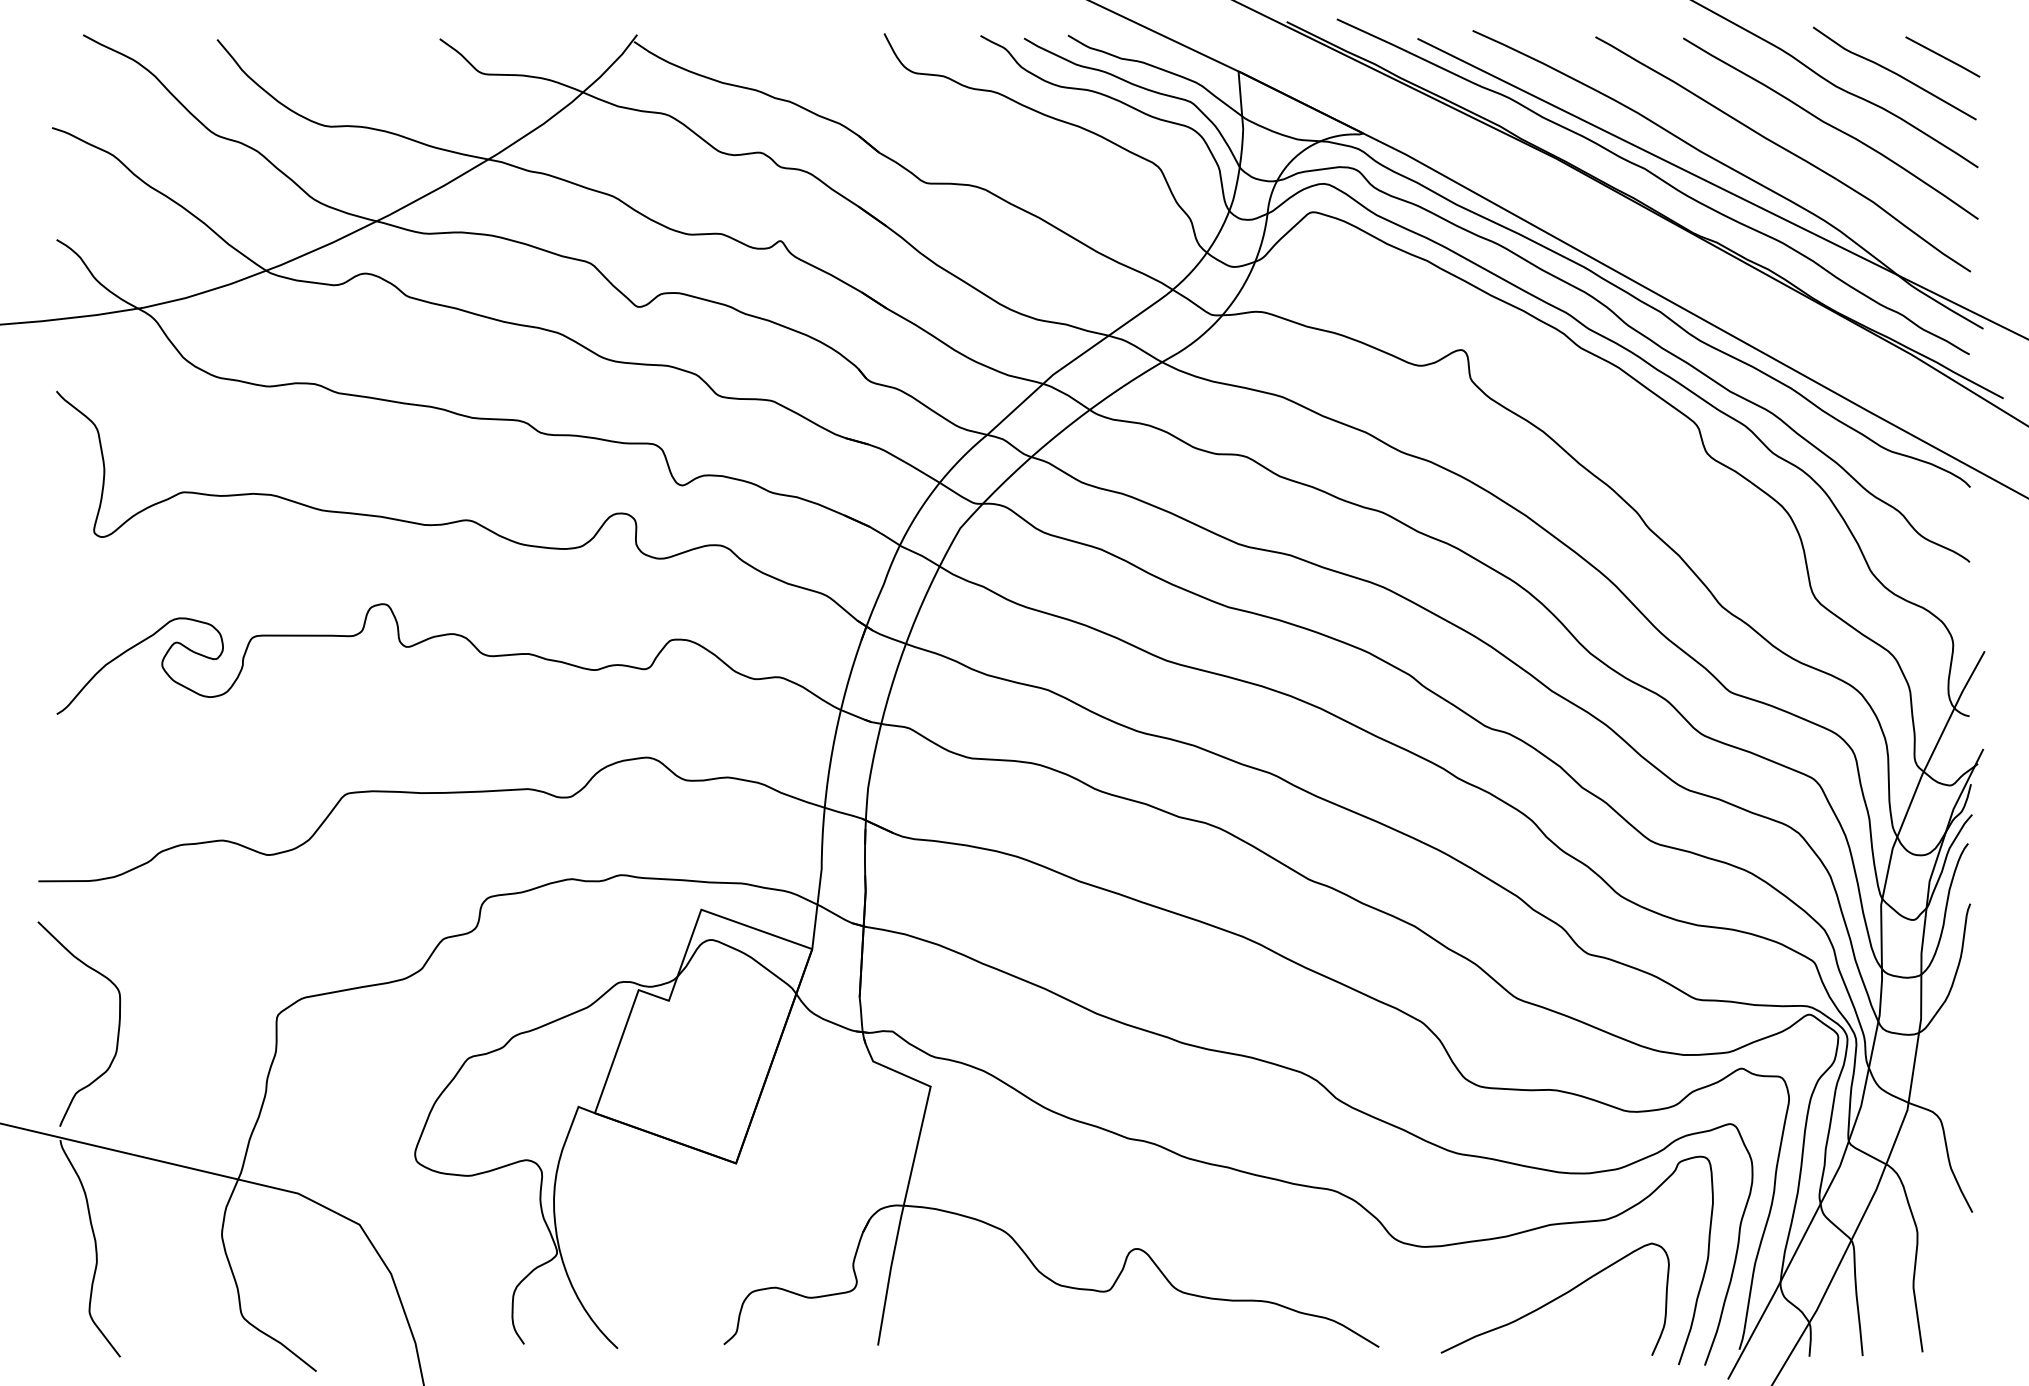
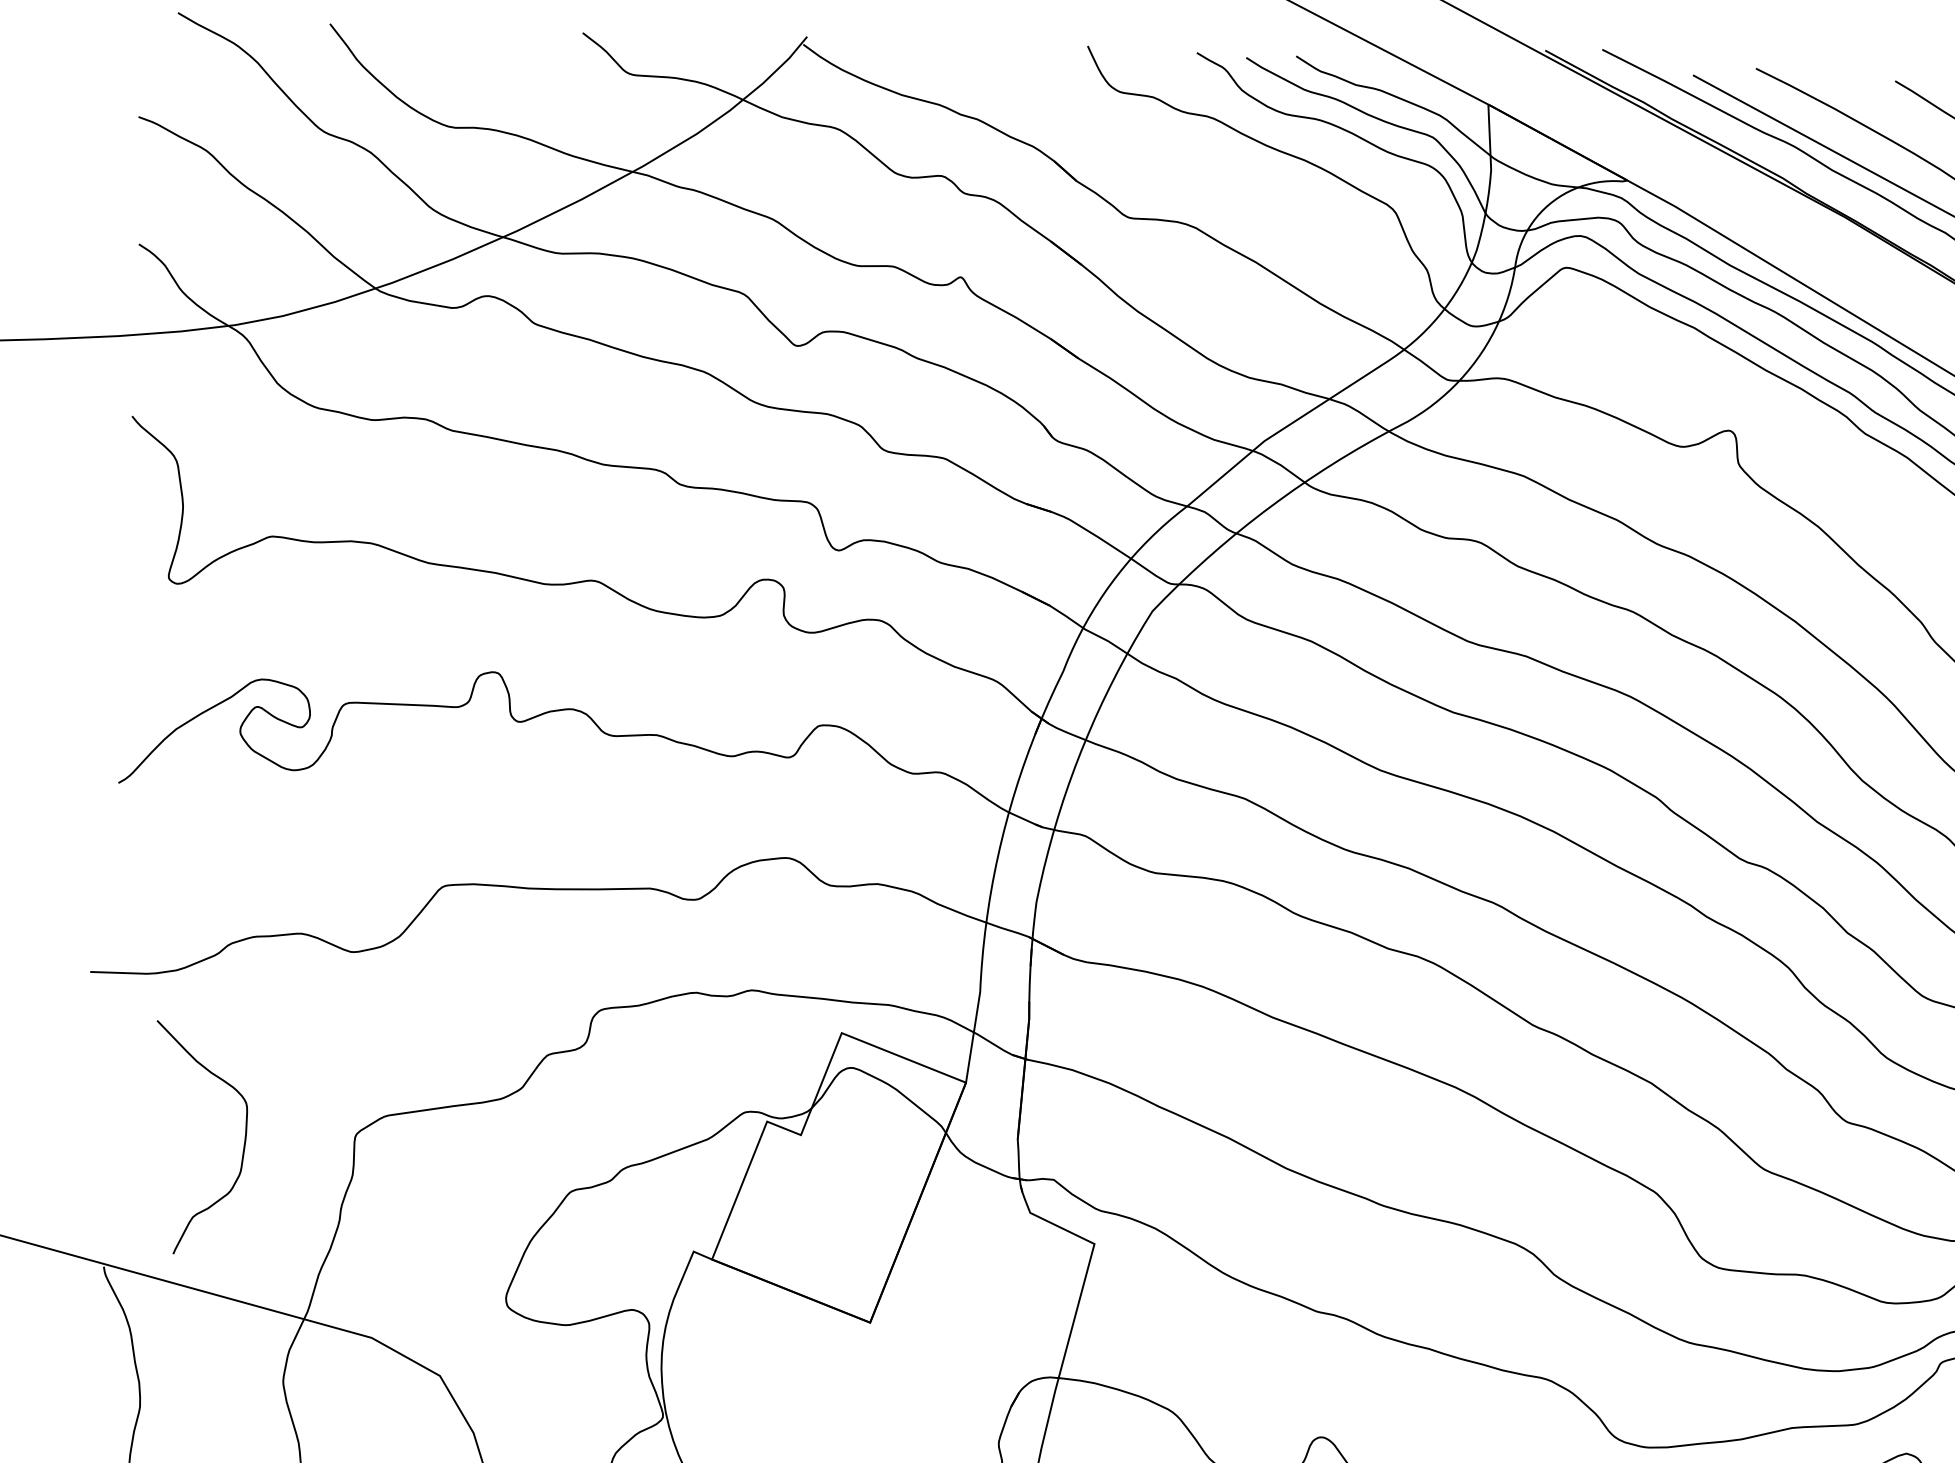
curve: (117, 1031) -> (242, 1148), moved

